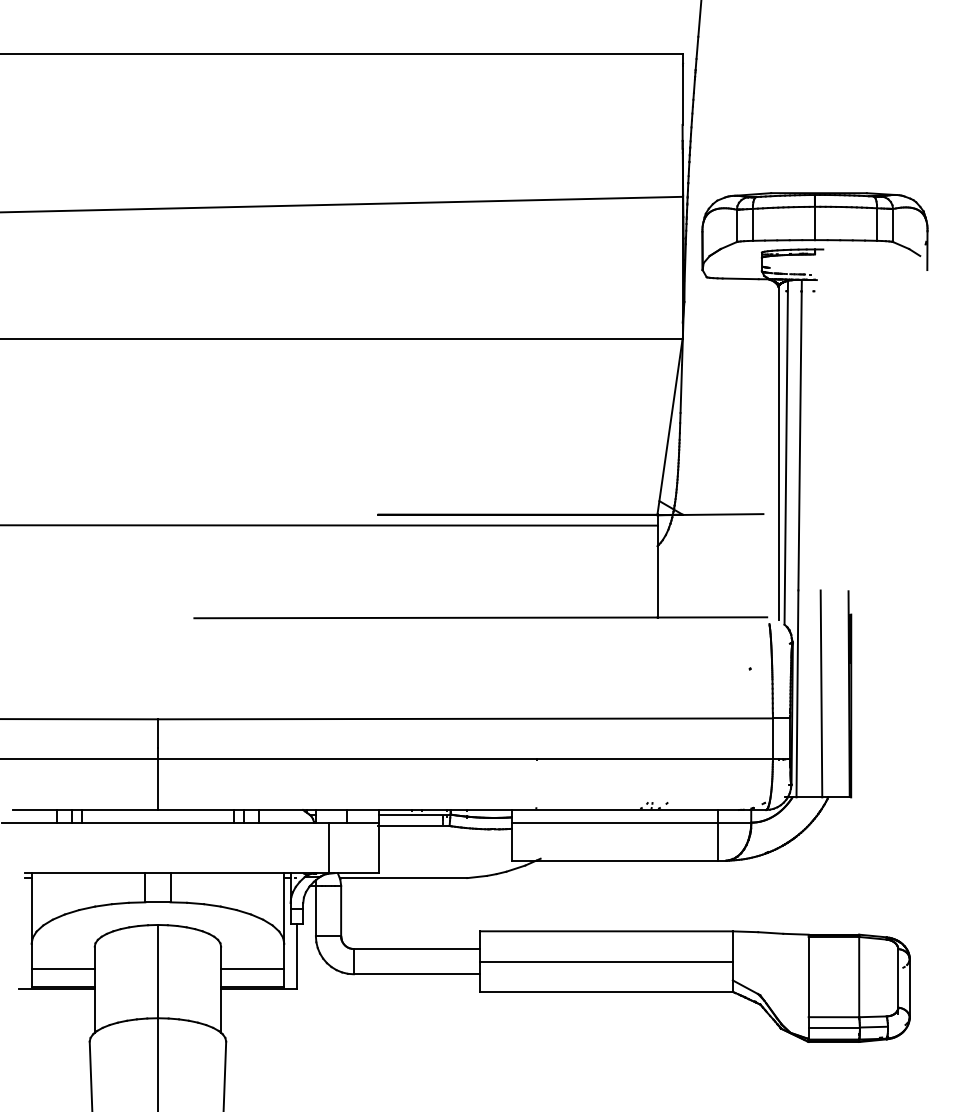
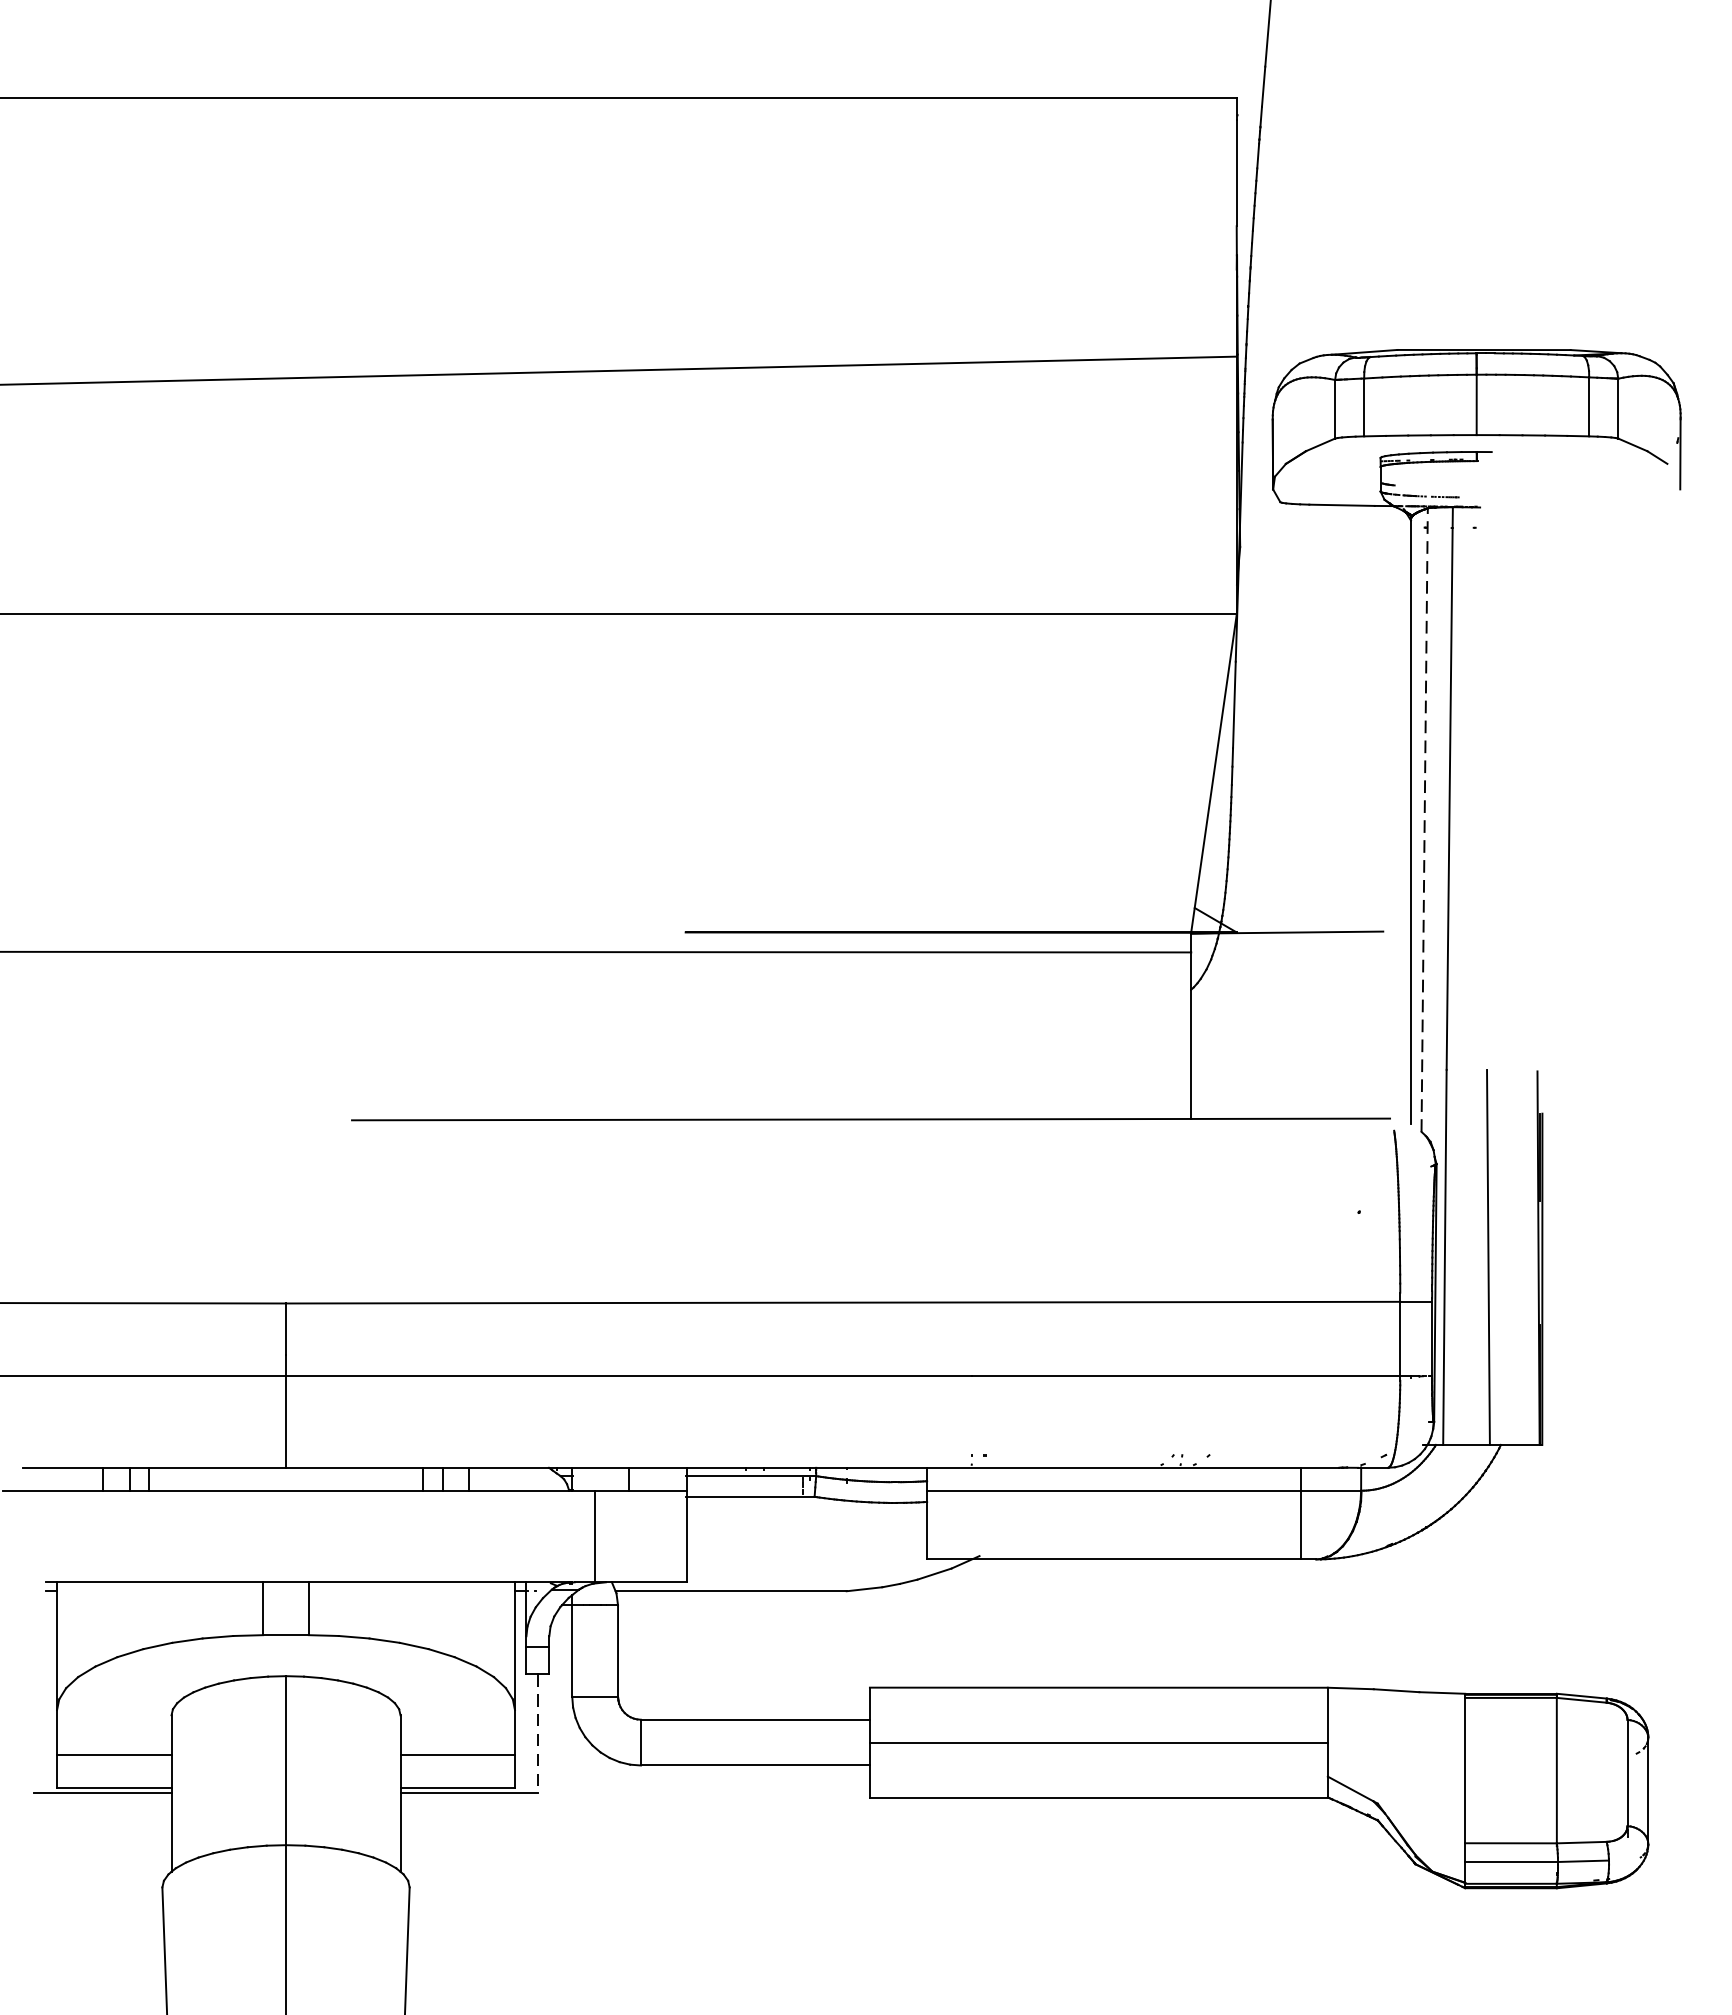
line: (786, 452) -> (1425, 819), solid -> dashed
line: (296, 956) -> (537, 1733), solid -> dashed

